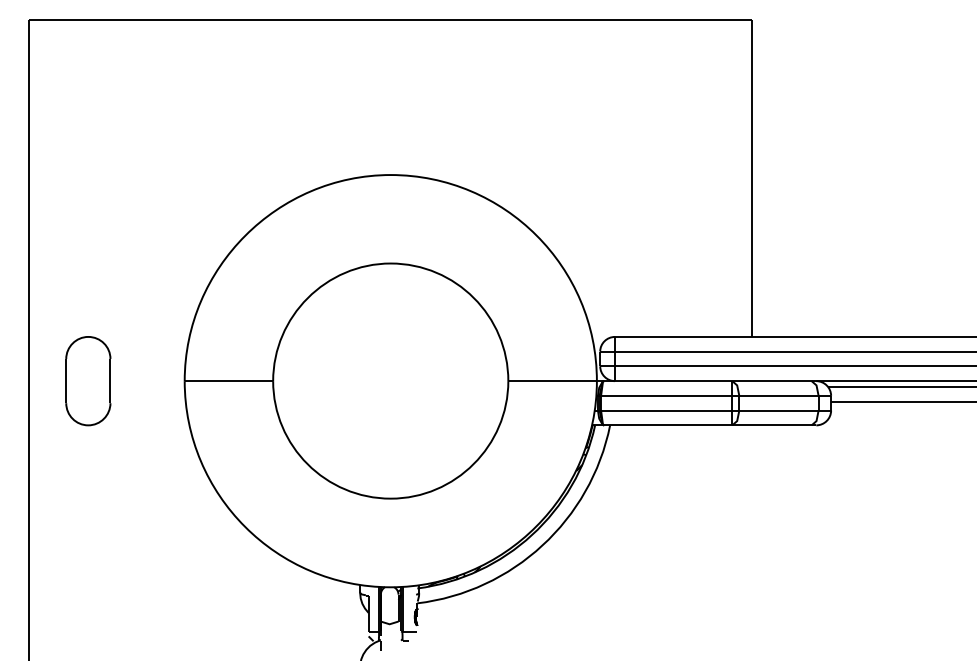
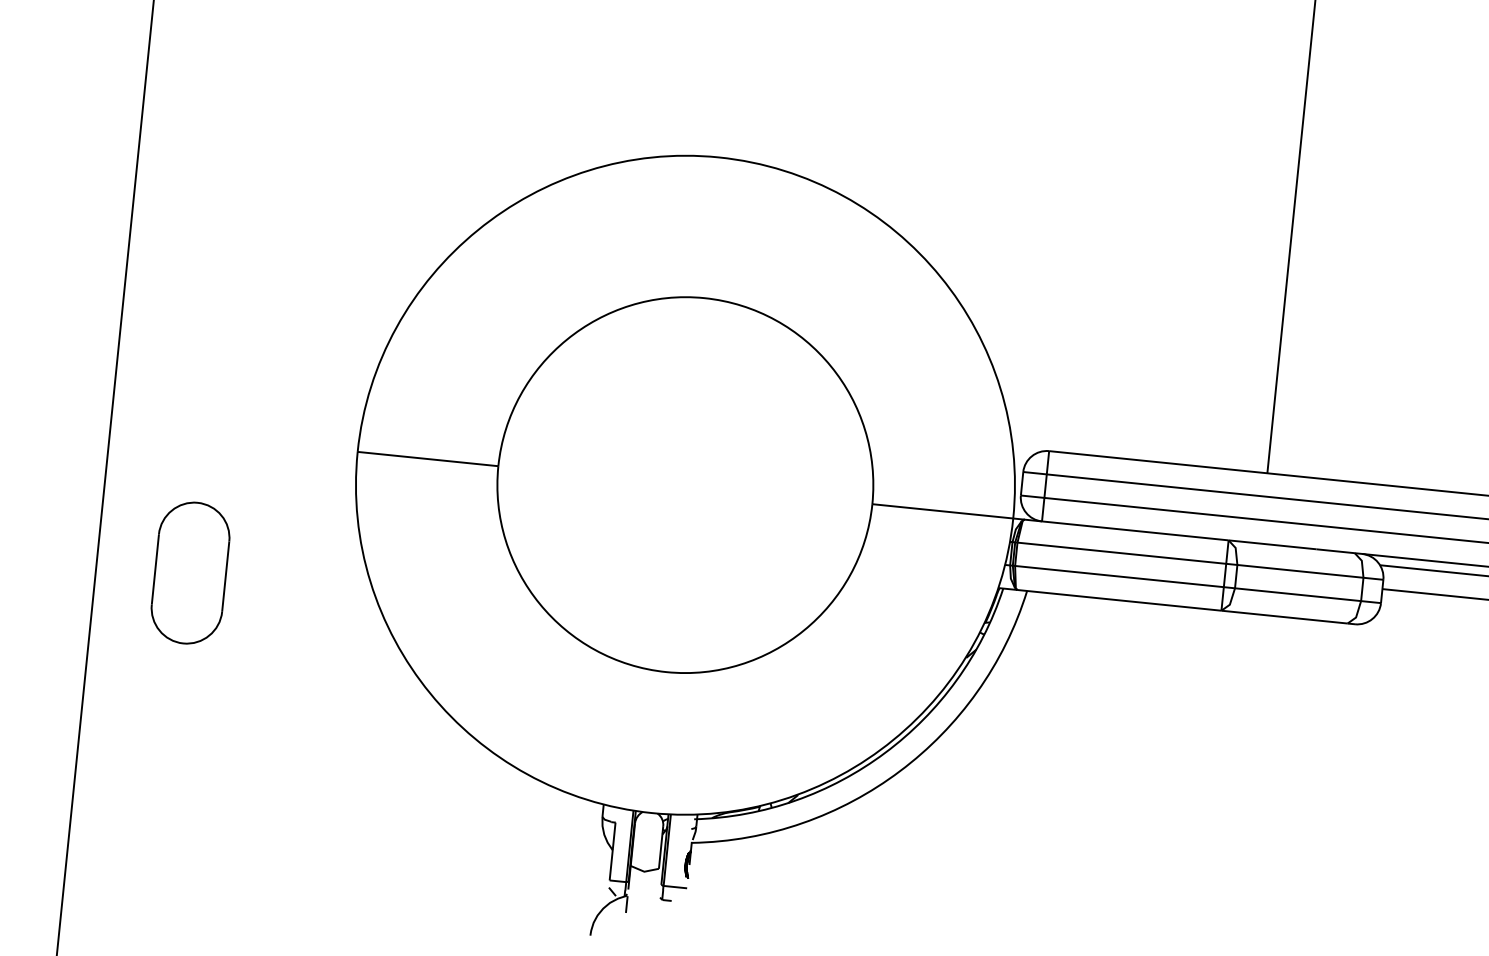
part: (88, 381) -> (190, 573), moved

